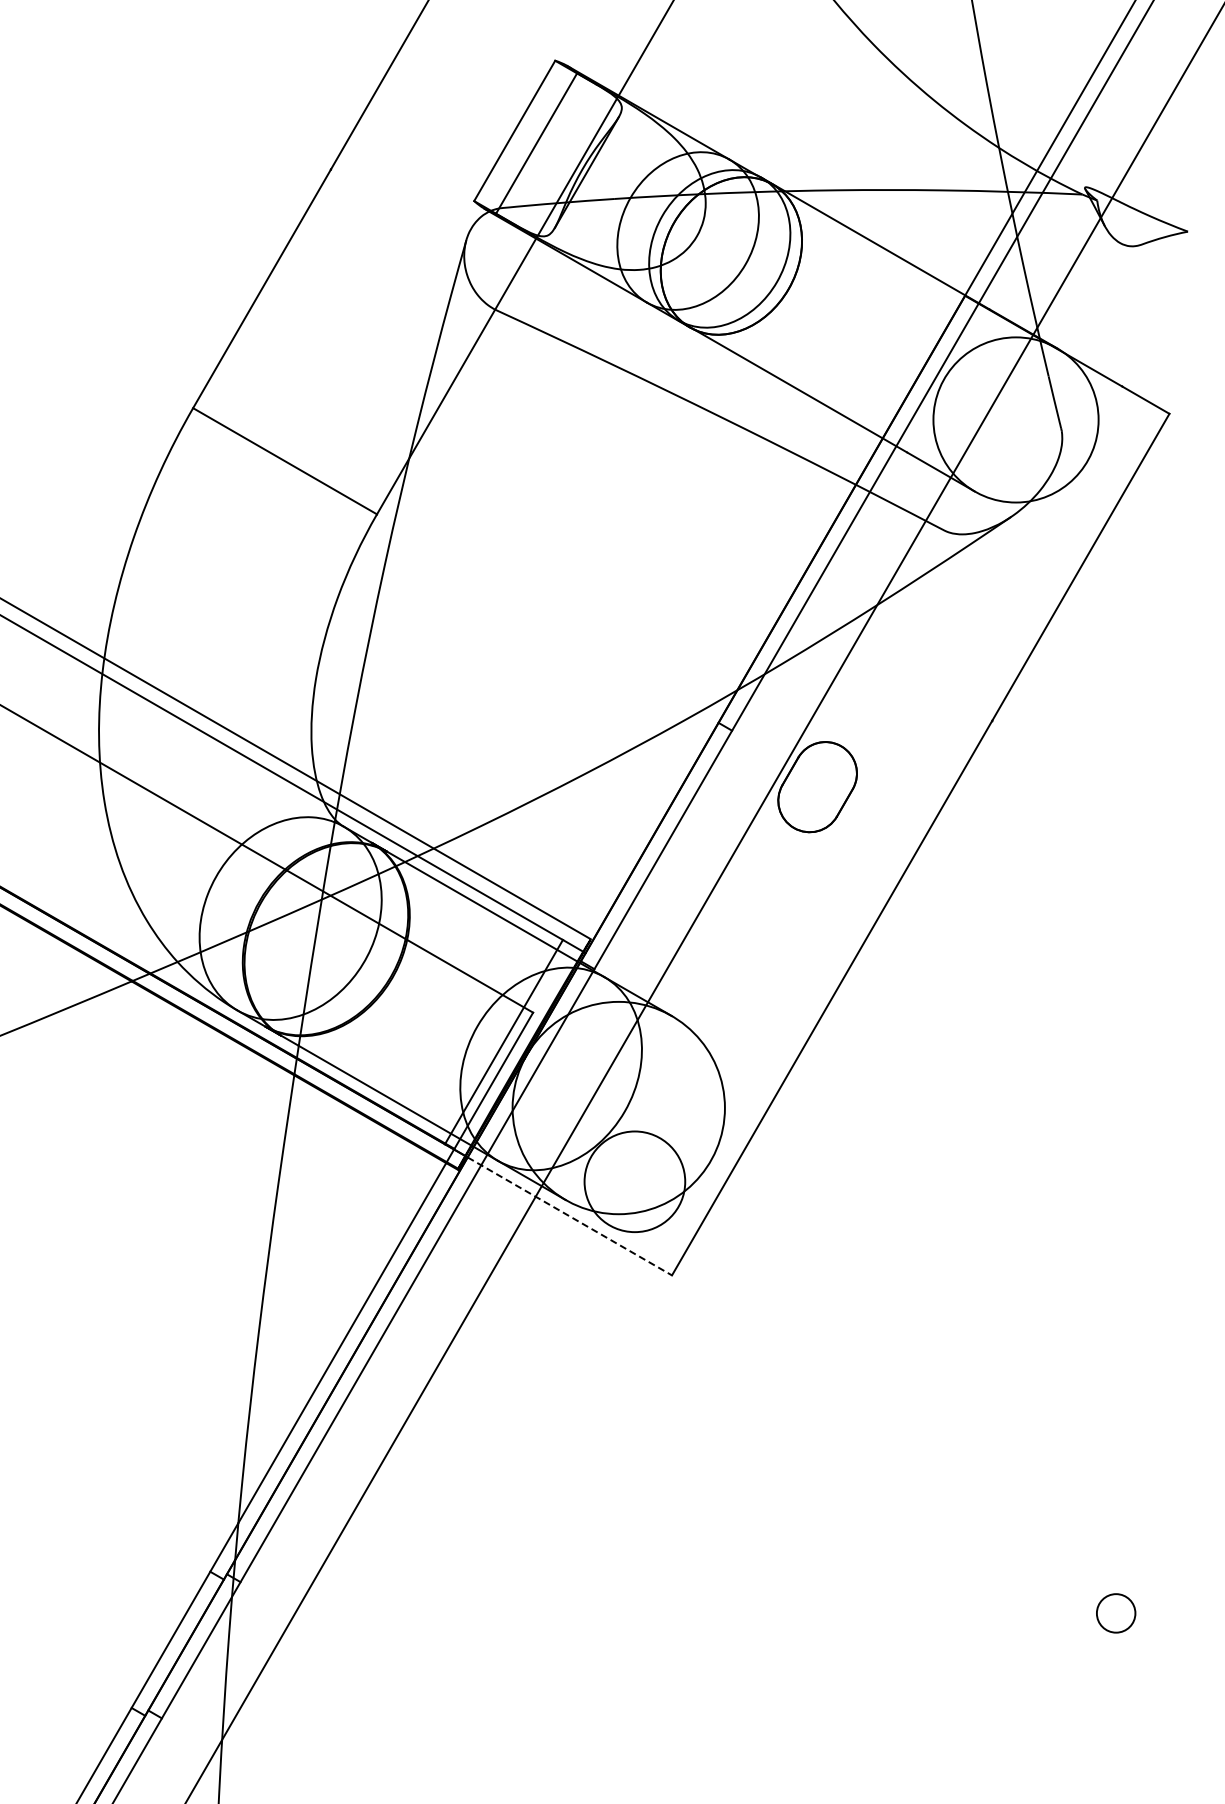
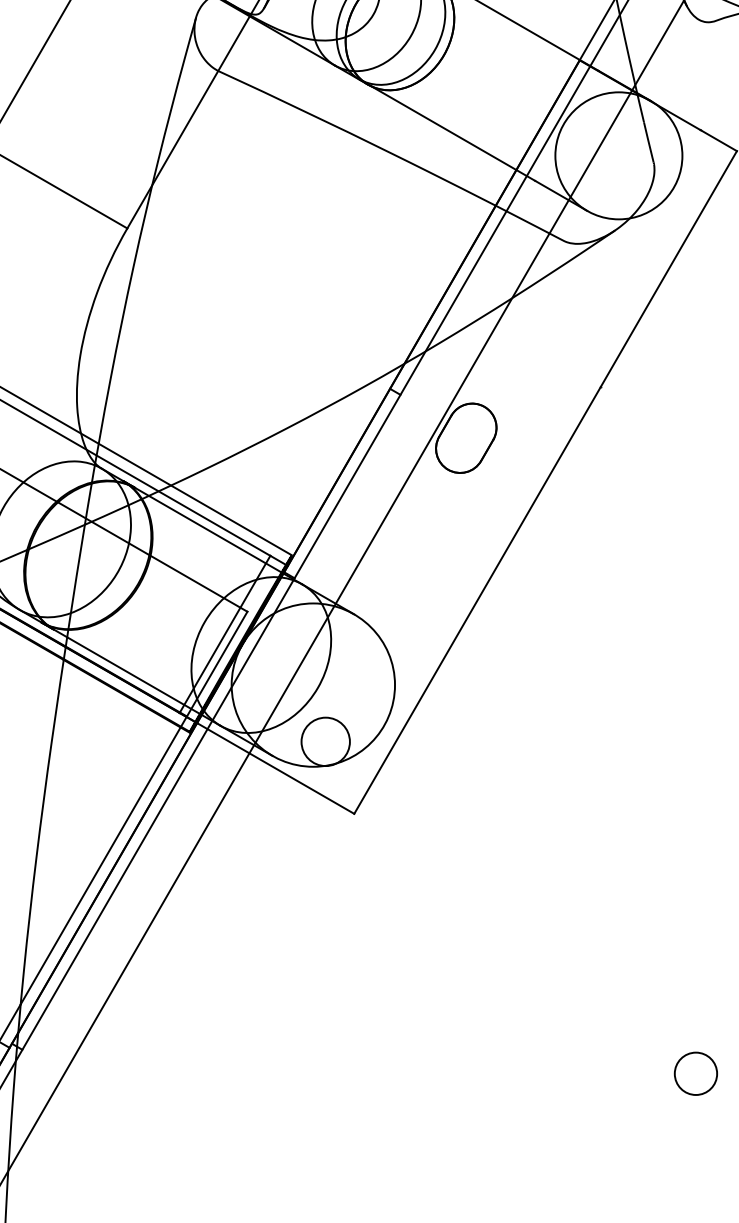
circle: (634, 1181) -> (325, 741), size x0.62
line: (569, 1216) -> (275, 768), dashed -> solid
circle: (1115, 1613) -> (695, 1073), size x1.43

